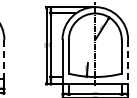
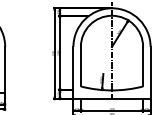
line: (4, 59) -> (5, 69), dashed -> solid
line: (128, 62) -> (150, 73), dashed -> solid

